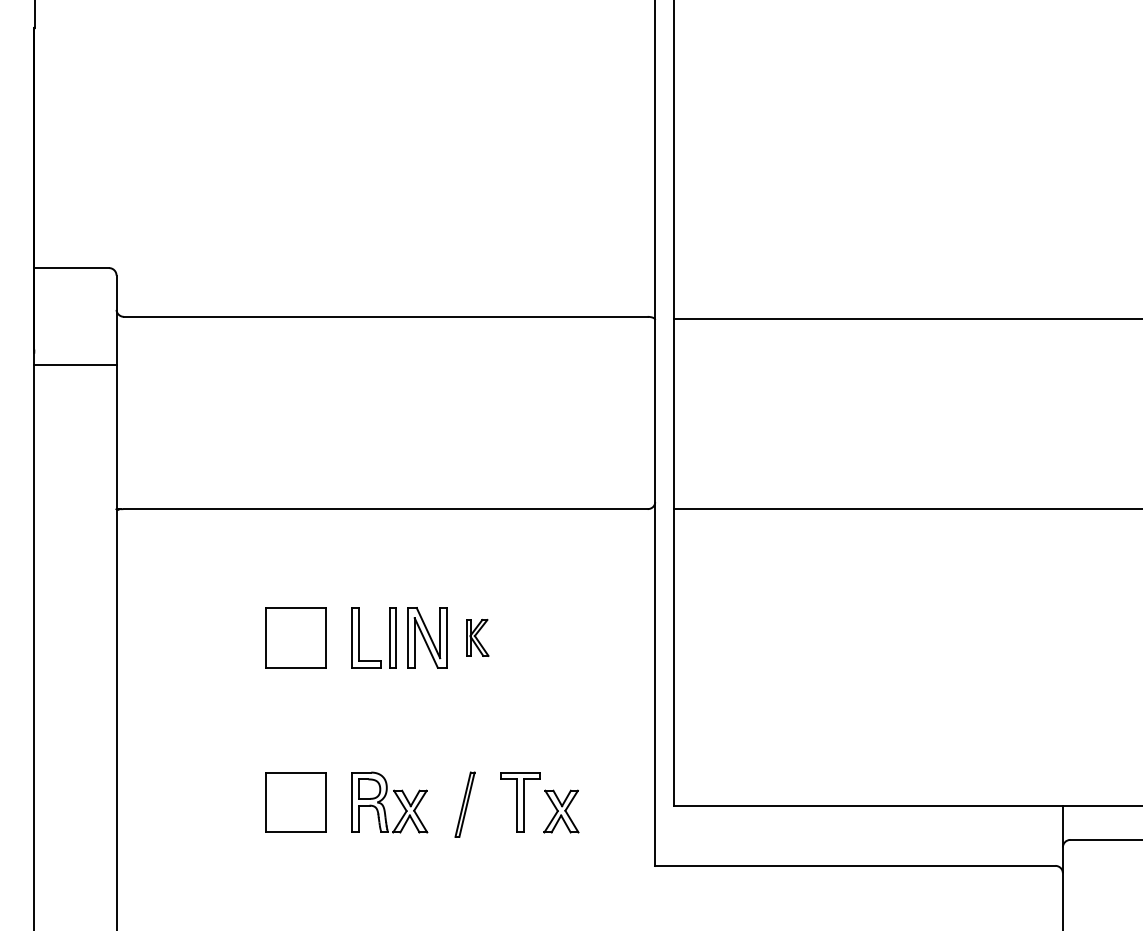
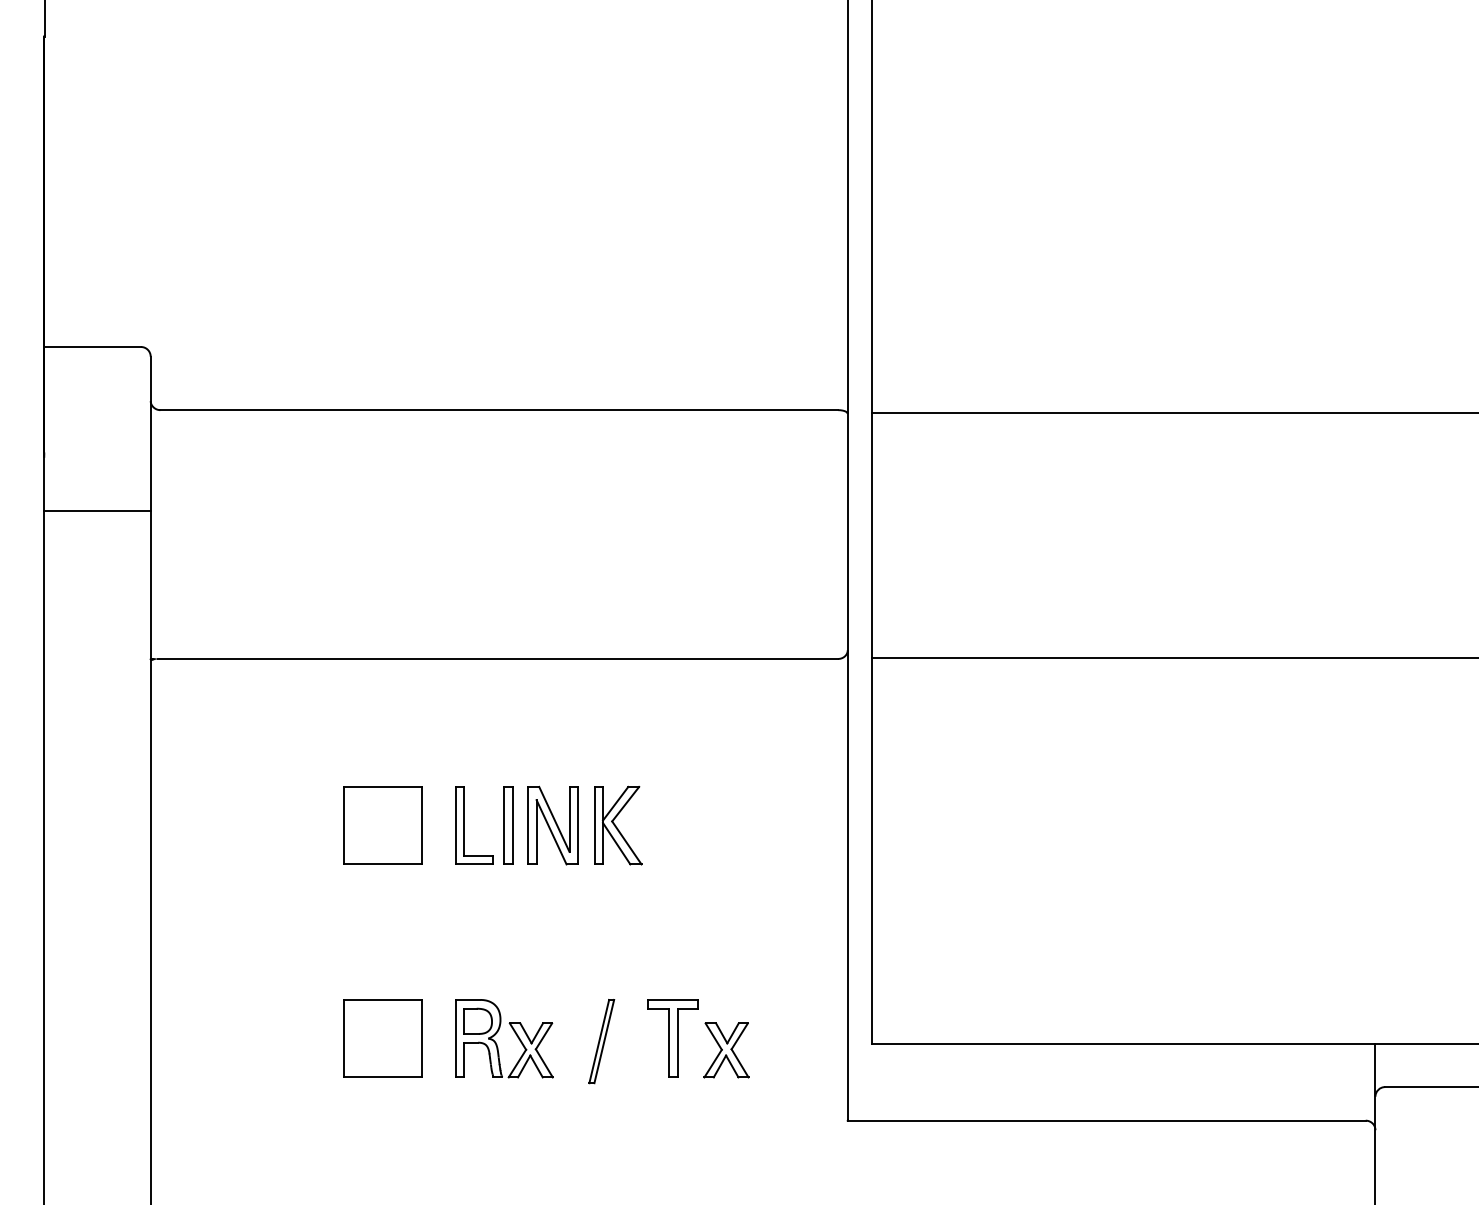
line: (75, 364) -> (97, 510), moved
part: (477, 637) -> (617, 825), size x1.67

